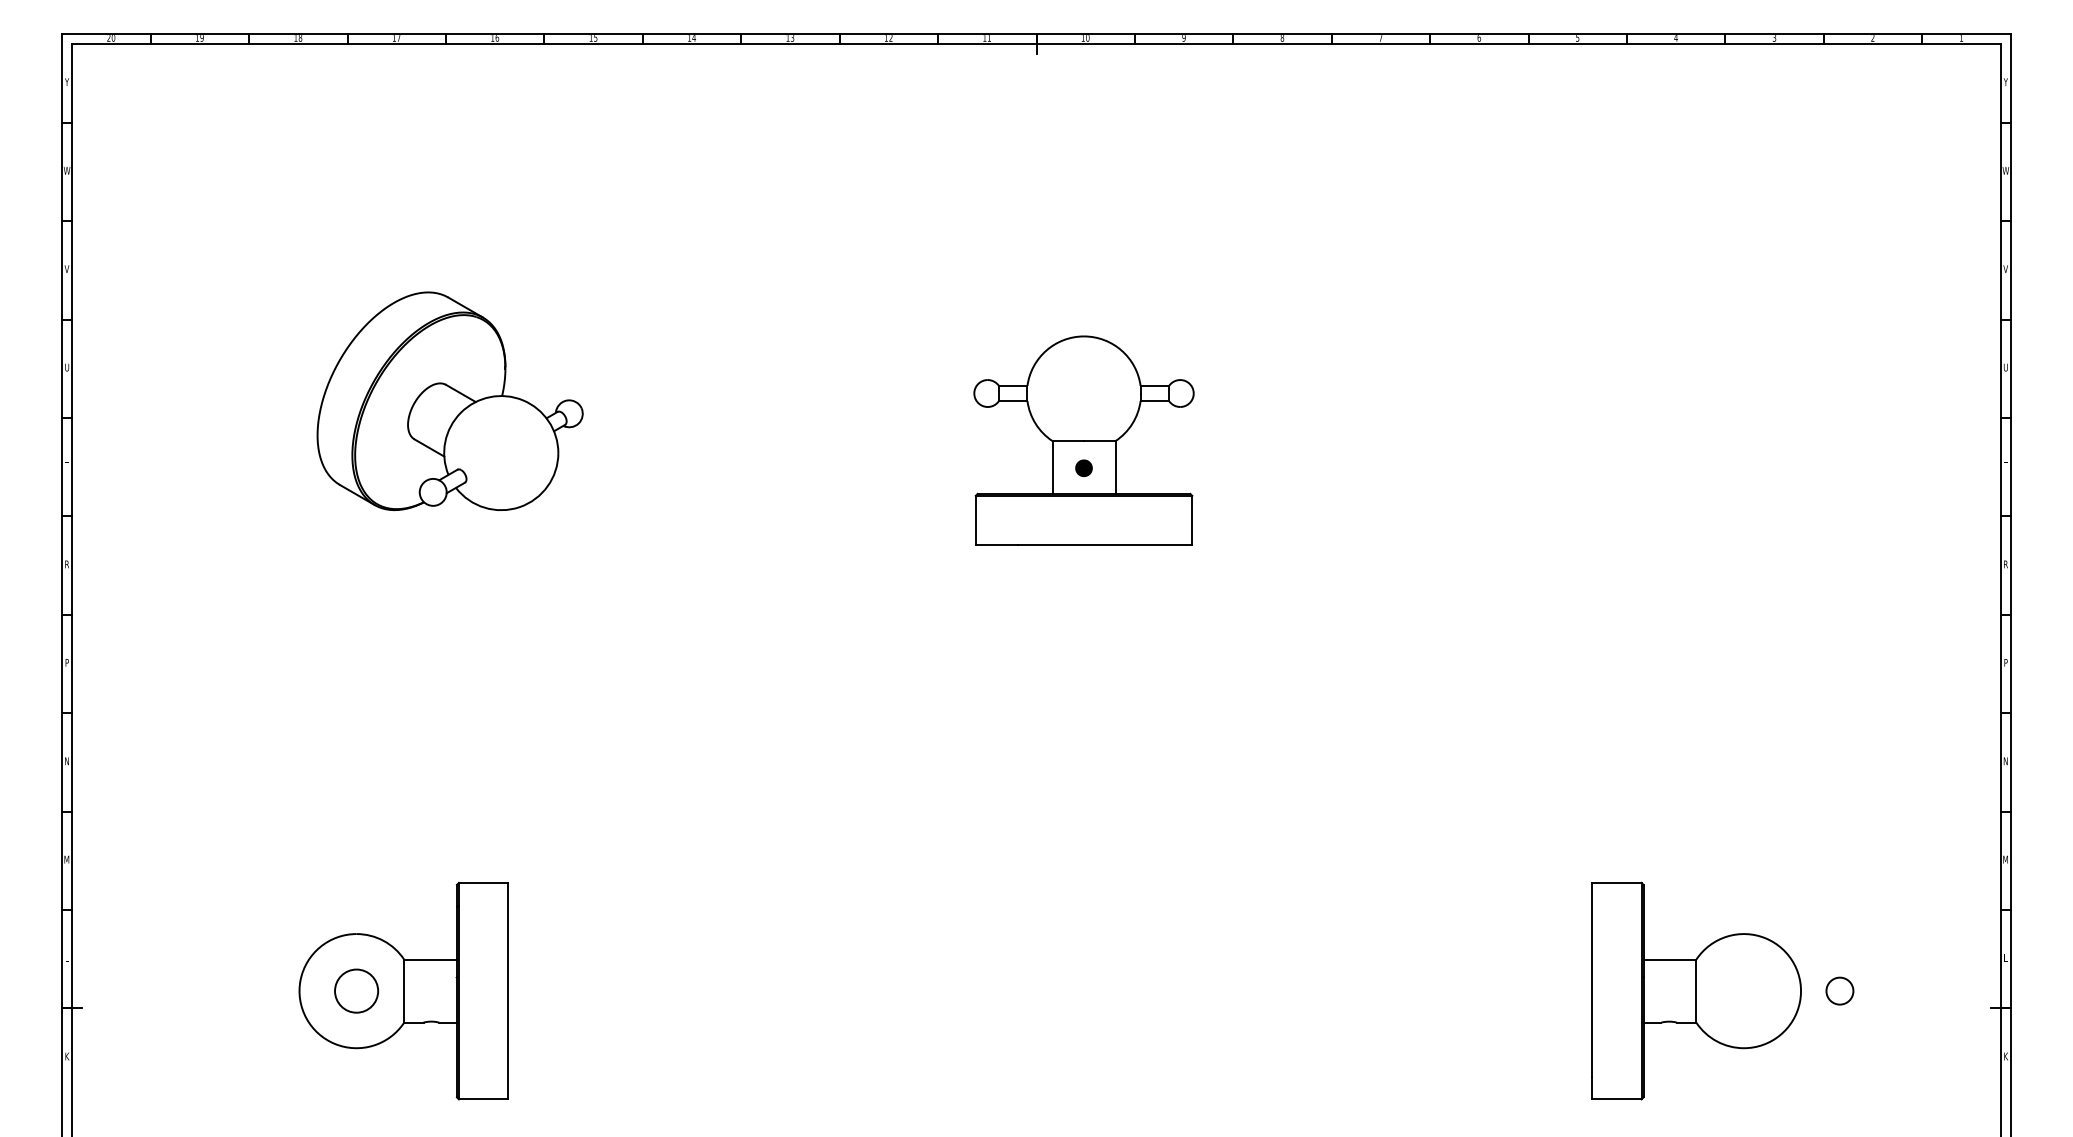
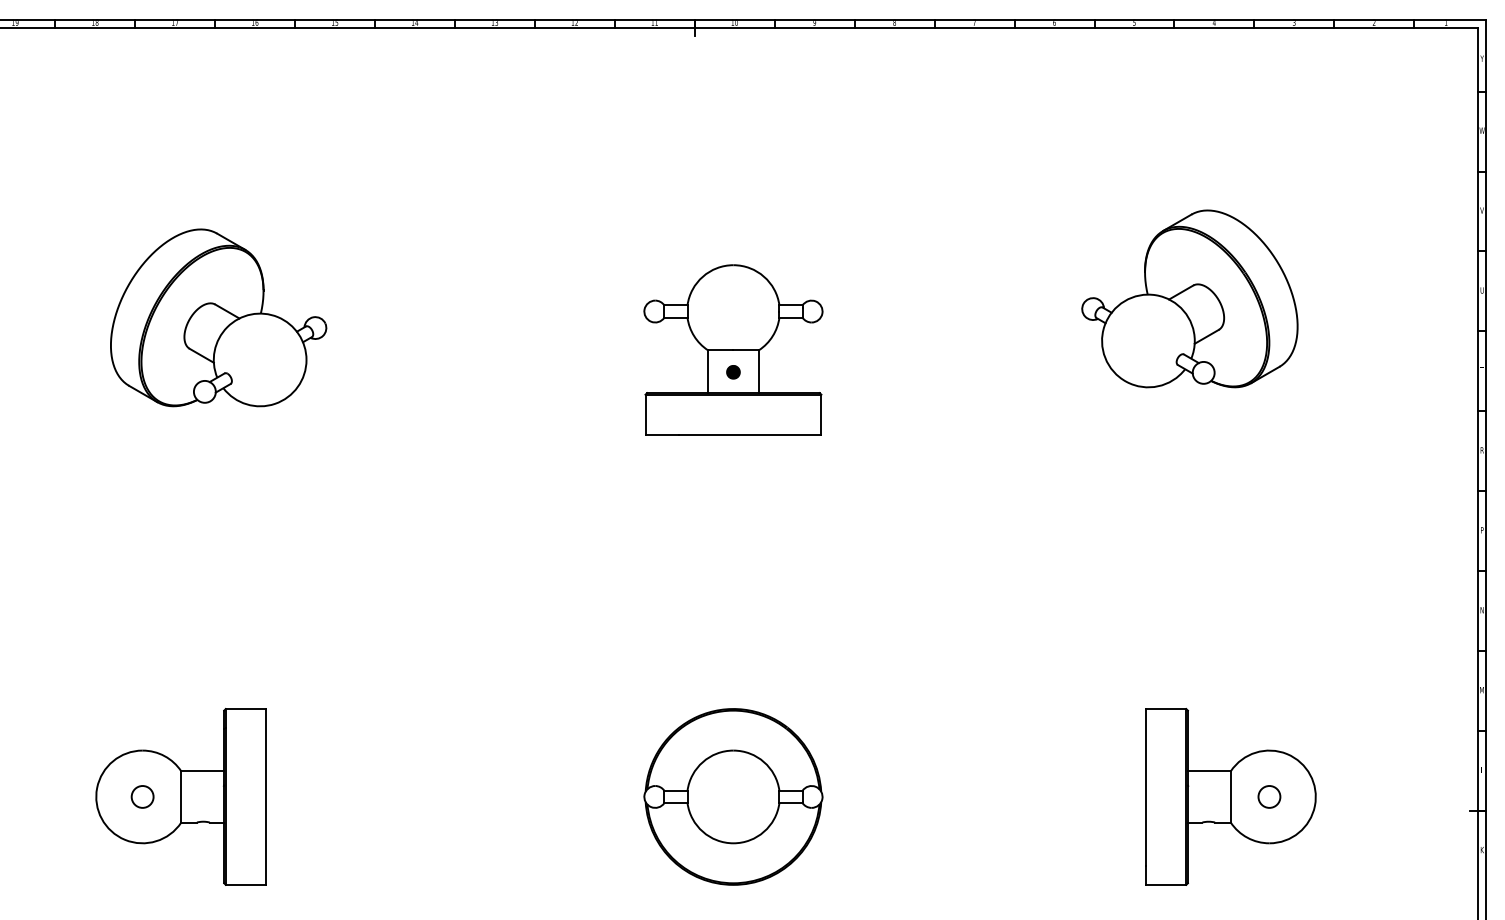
part: (1645, 377) -> (1189, 298), added
circle: (356, 990) -> (142, 796), size x0.62
circle: (1839, 990) -> (1269, 796), moved
part: (1083, 991) -> (733, 797), added

